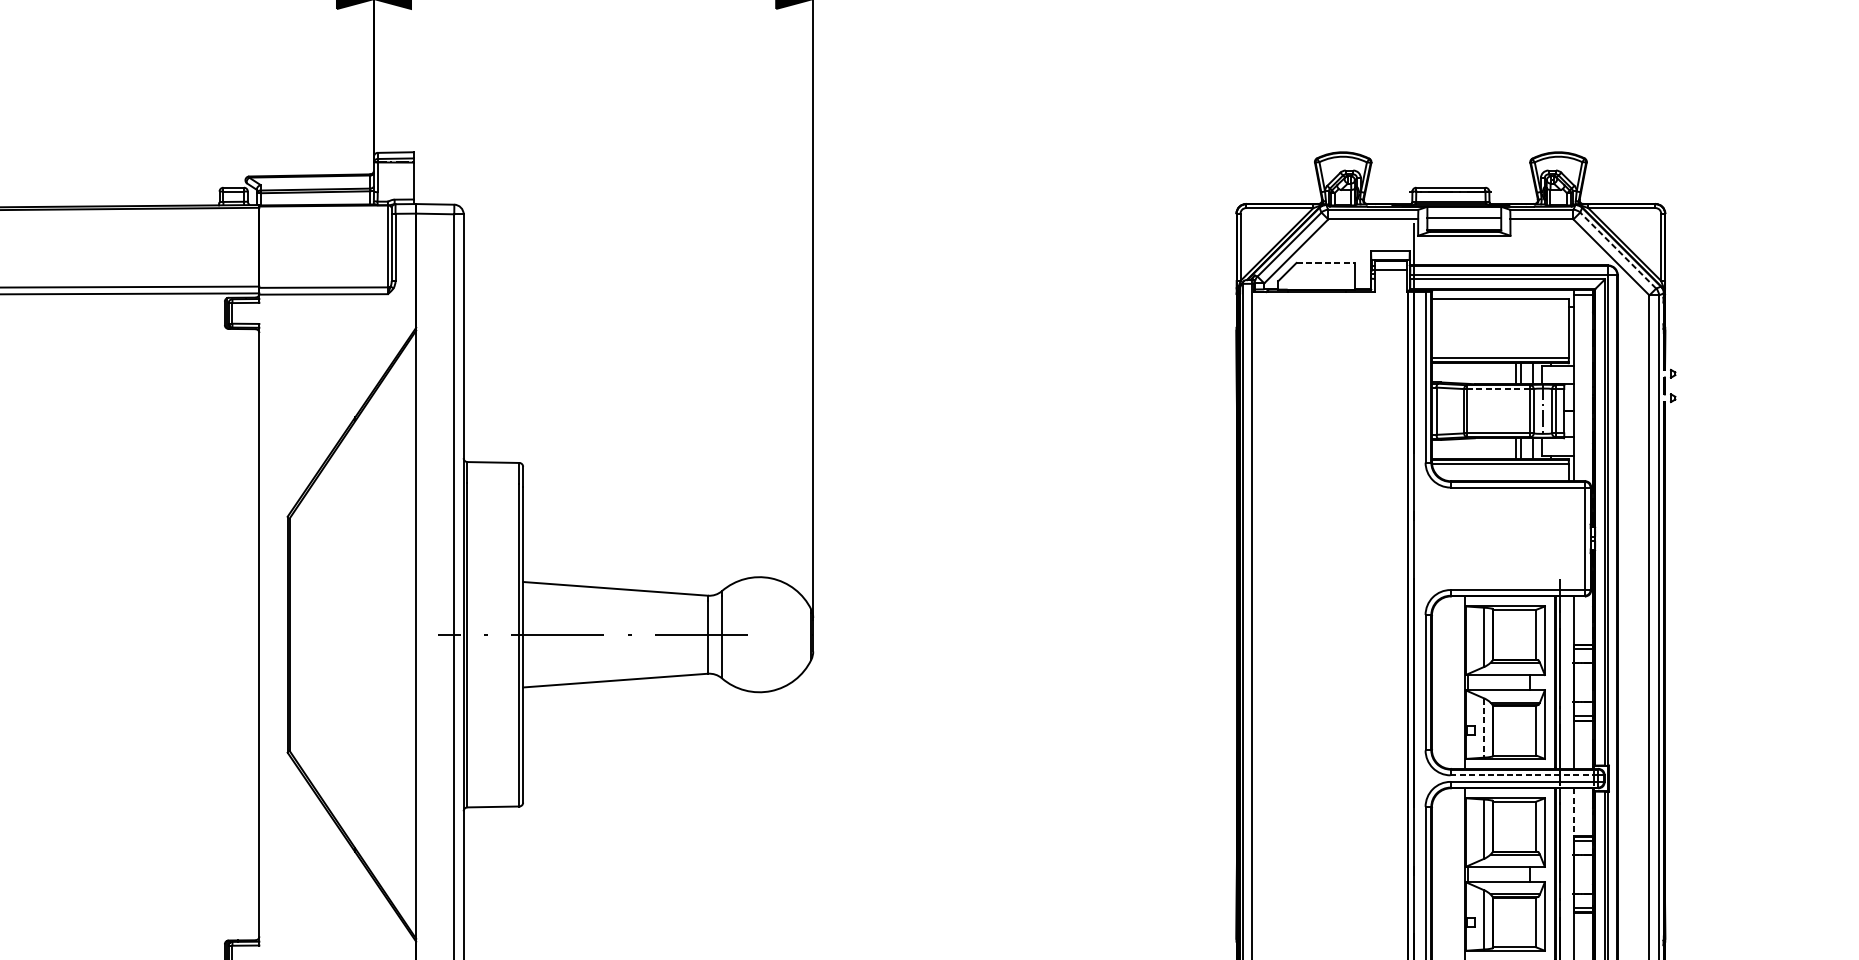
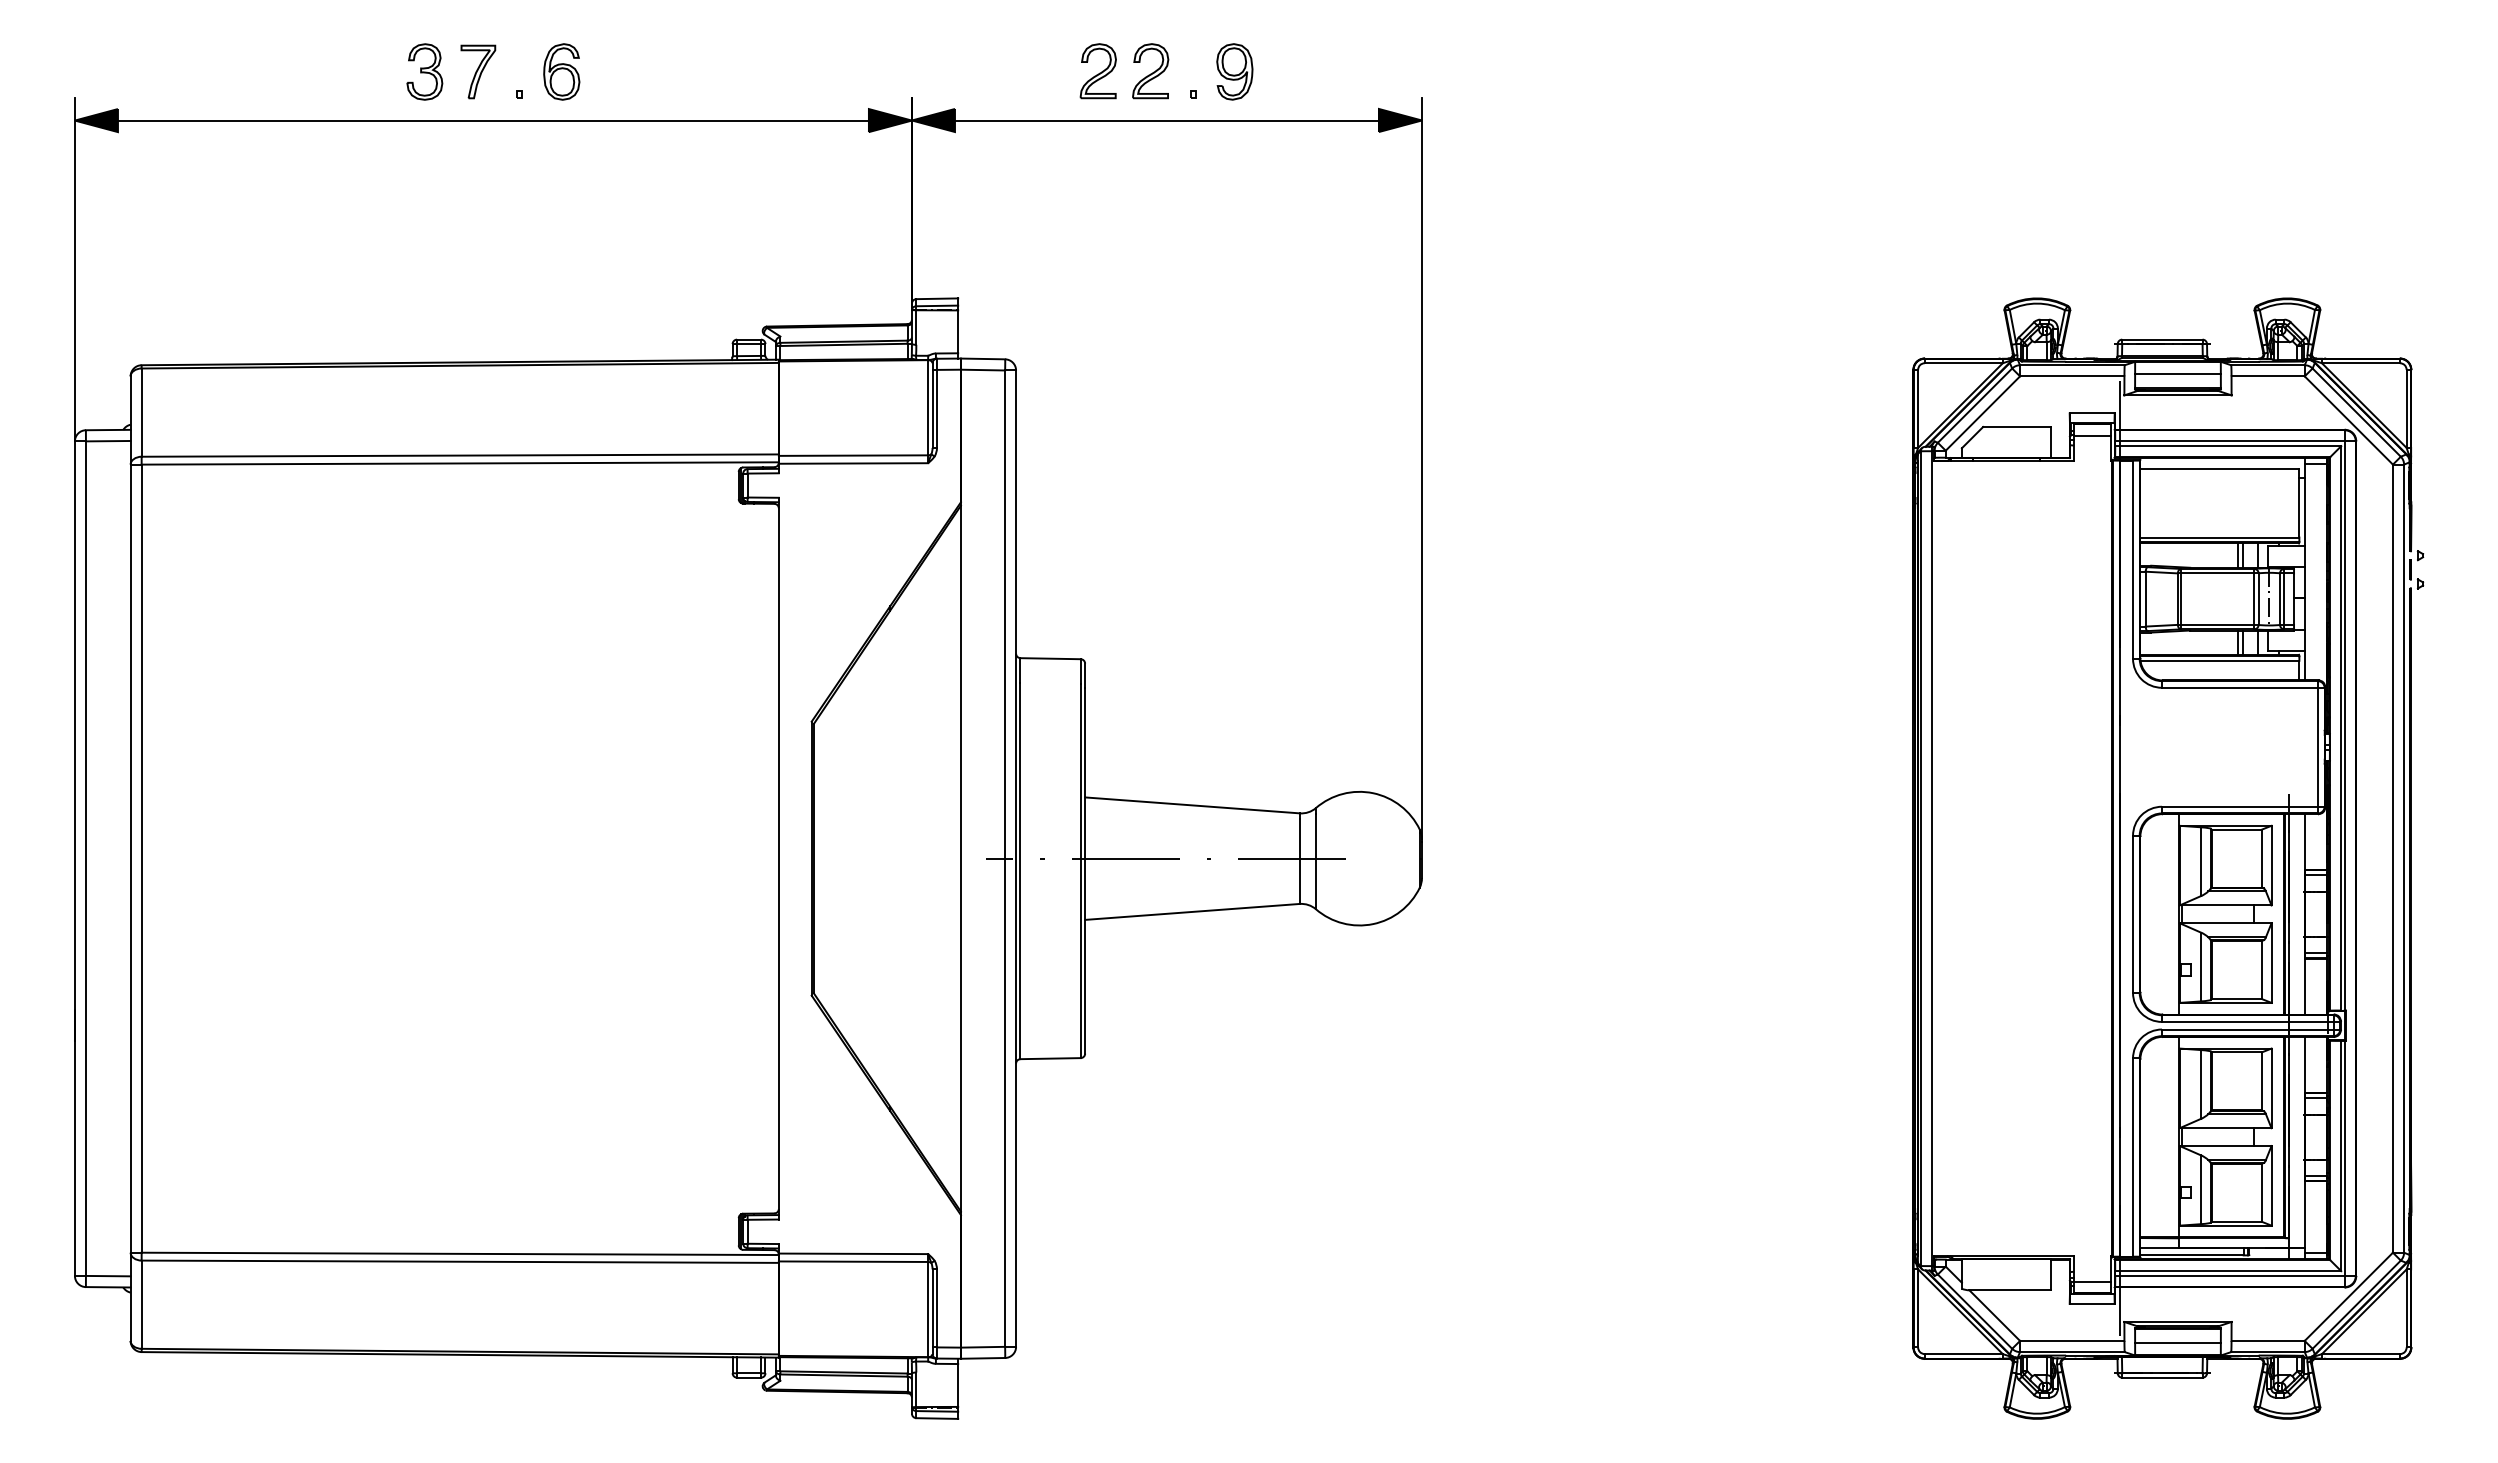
line: (1618, 250) -> (2356, 412), dashed -> solid
line: (1326, 262) -> (2017, 426), dashed -> solid
line: (1498, 389) -> (2217, 573), dashed -> solid
line: (1484, 728) -> (2201, 967), dashed -> solid
line: (1524, 774) -> (2247, 1021), dashed -> solid
line: (1573, 812) -> (2304, 1064), dashed -> solid

